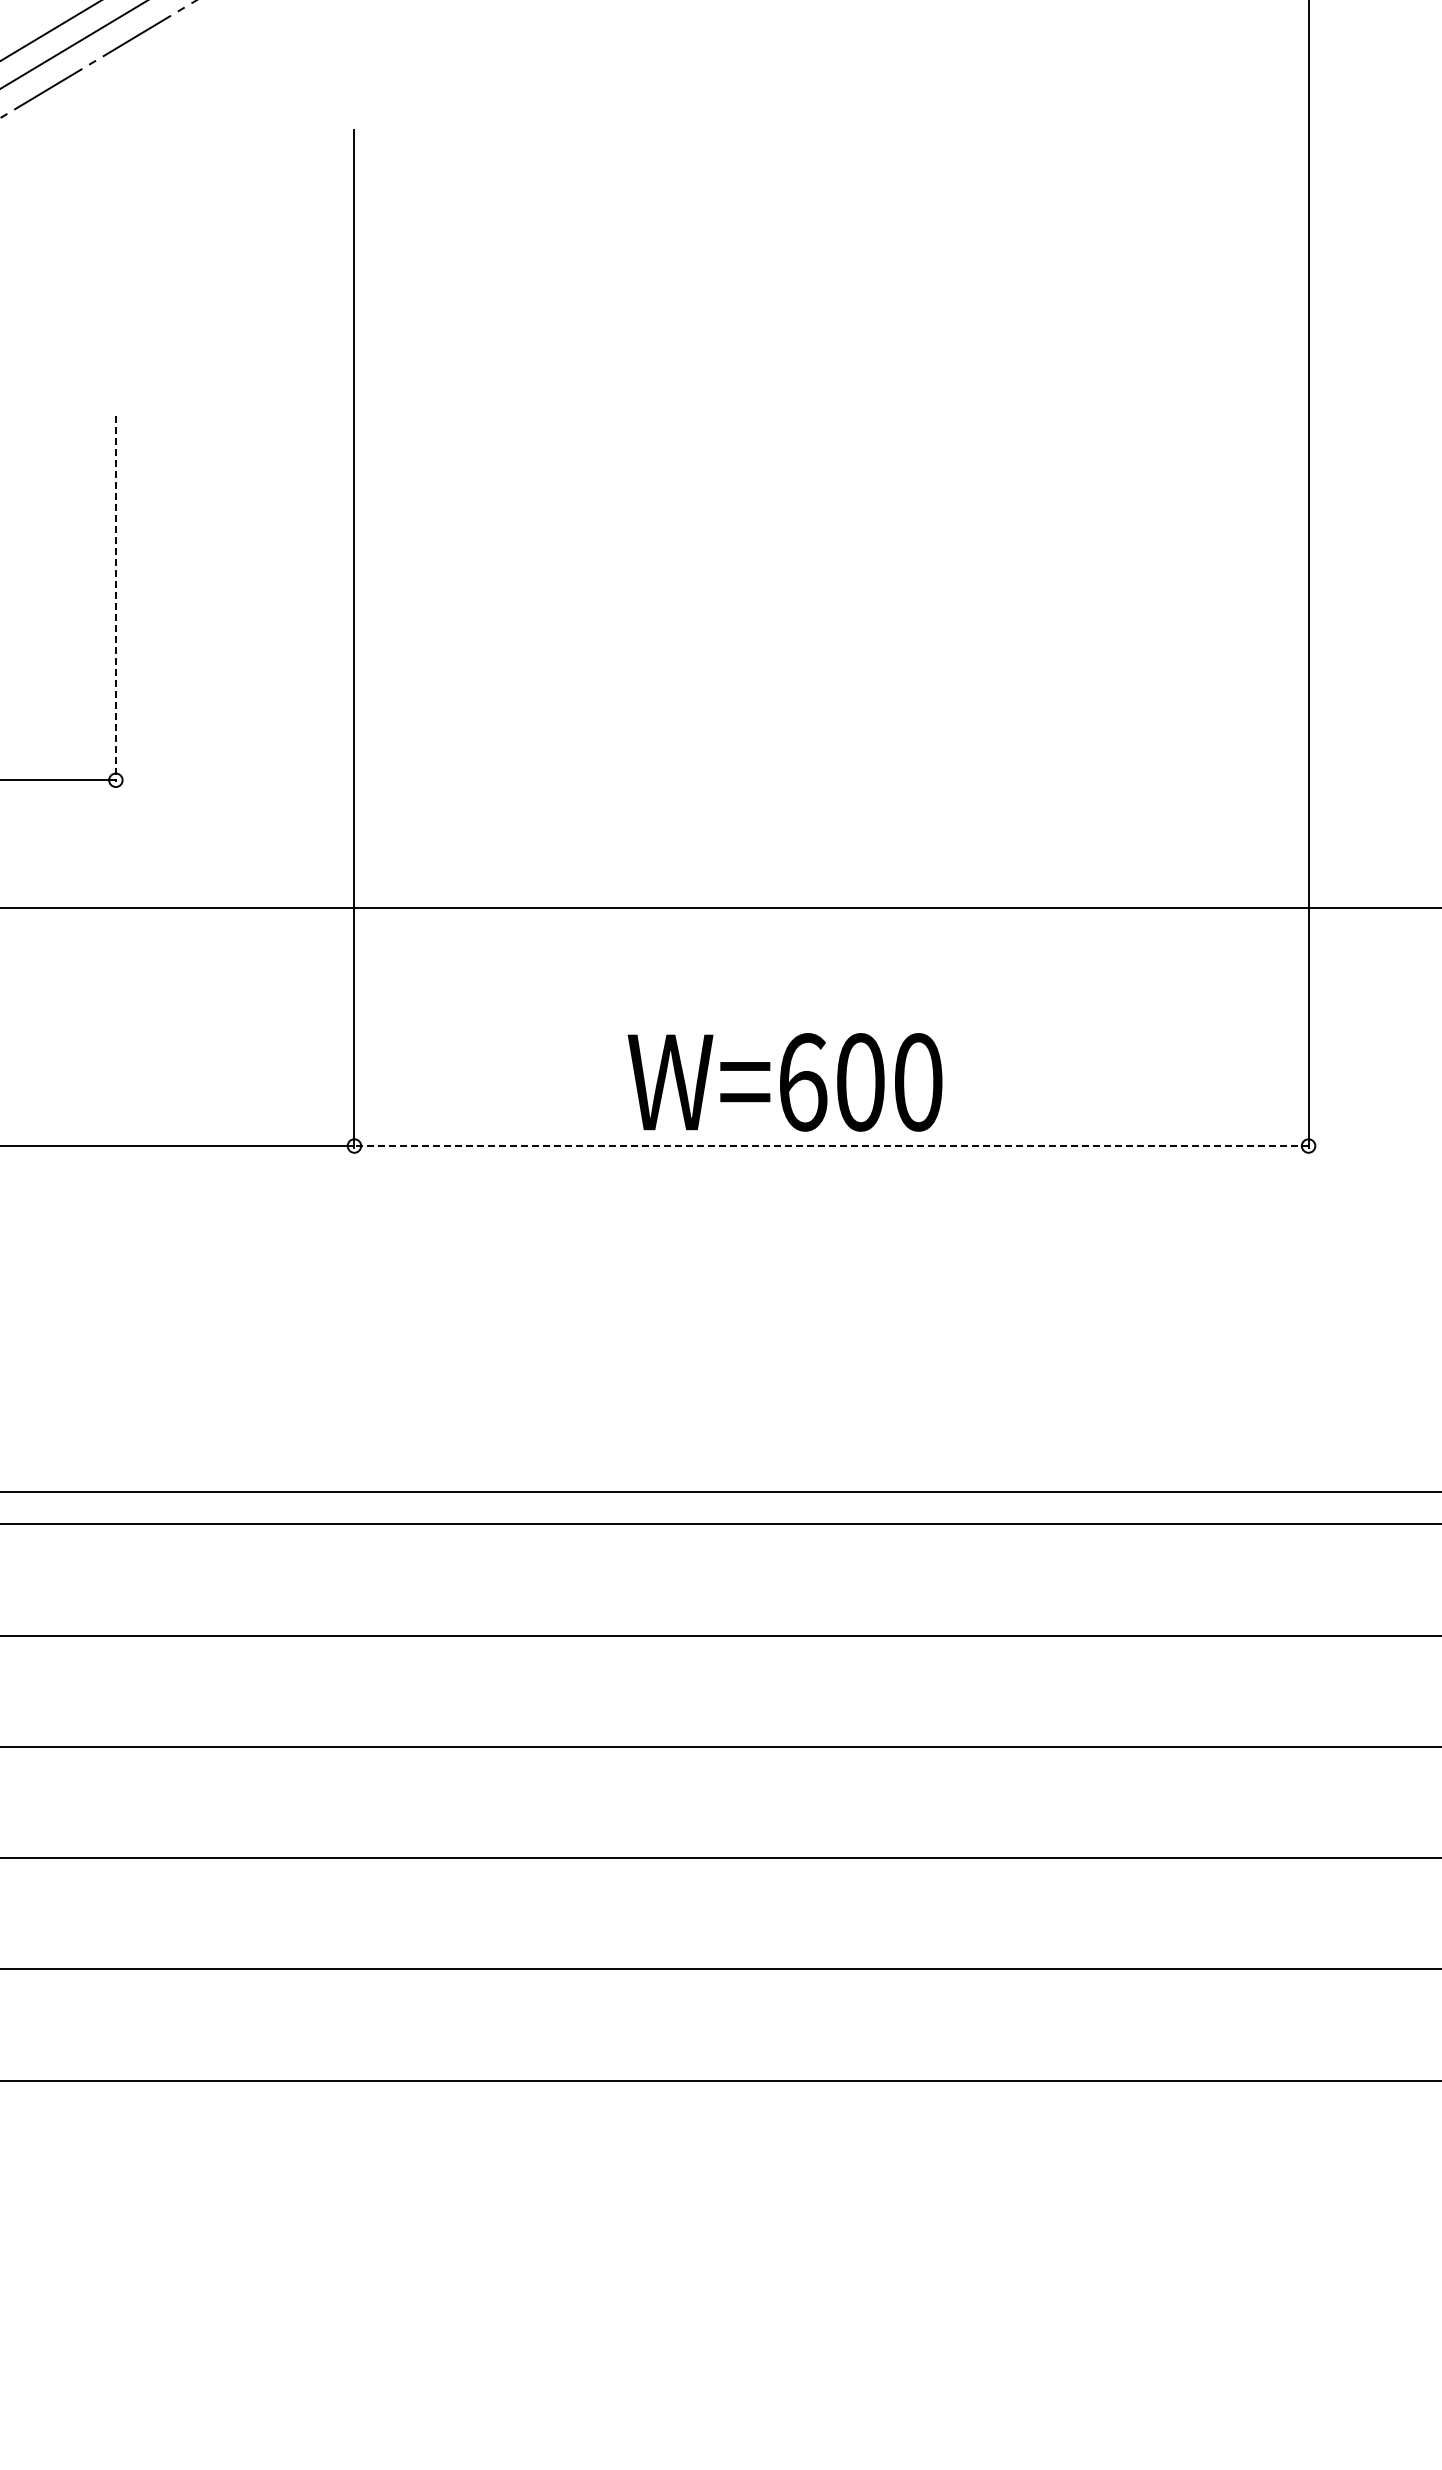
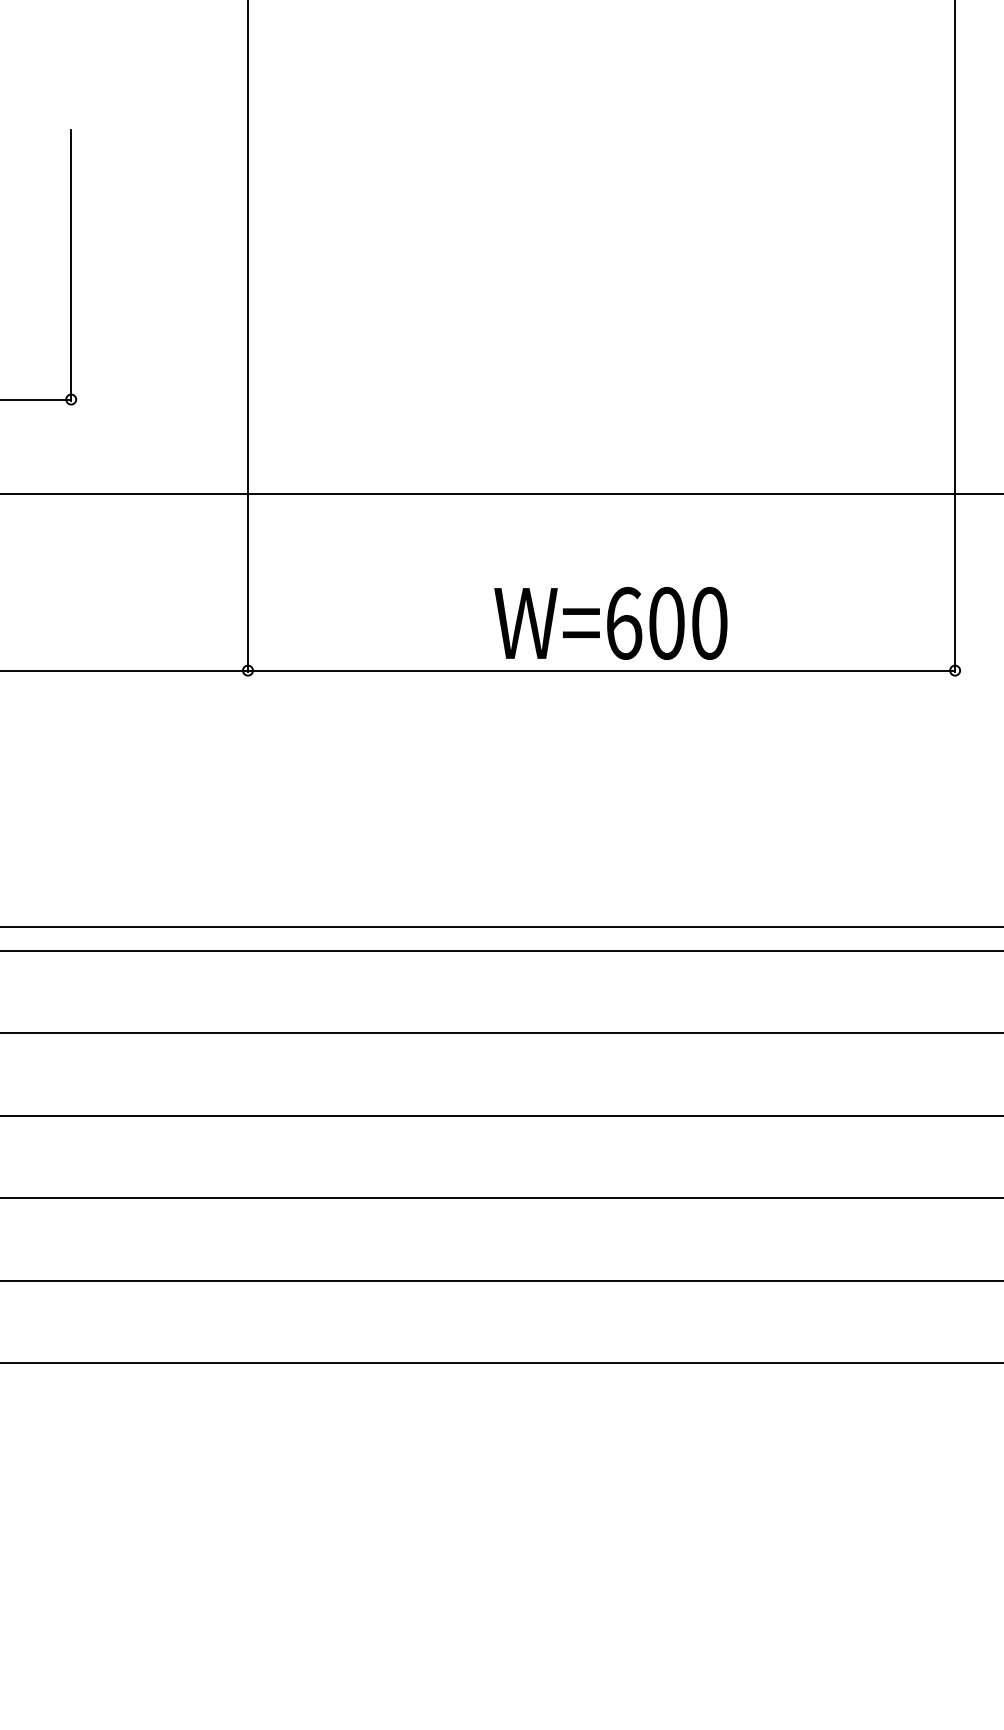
line: (115, 598) -> (70, 264), dashed -> solid
text: (784, 1082) -> (610, 623), moved
line: (831, 1146) -> (601, 670), dashed -> solid

